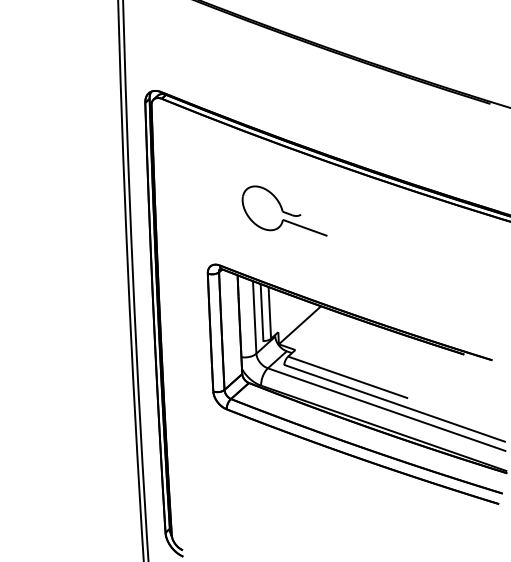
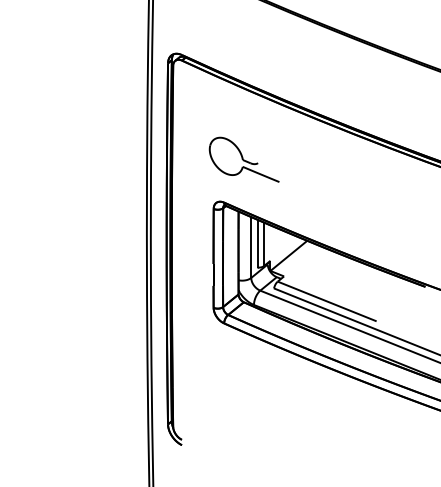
part: (283, 211) -> (243, 159), moved

